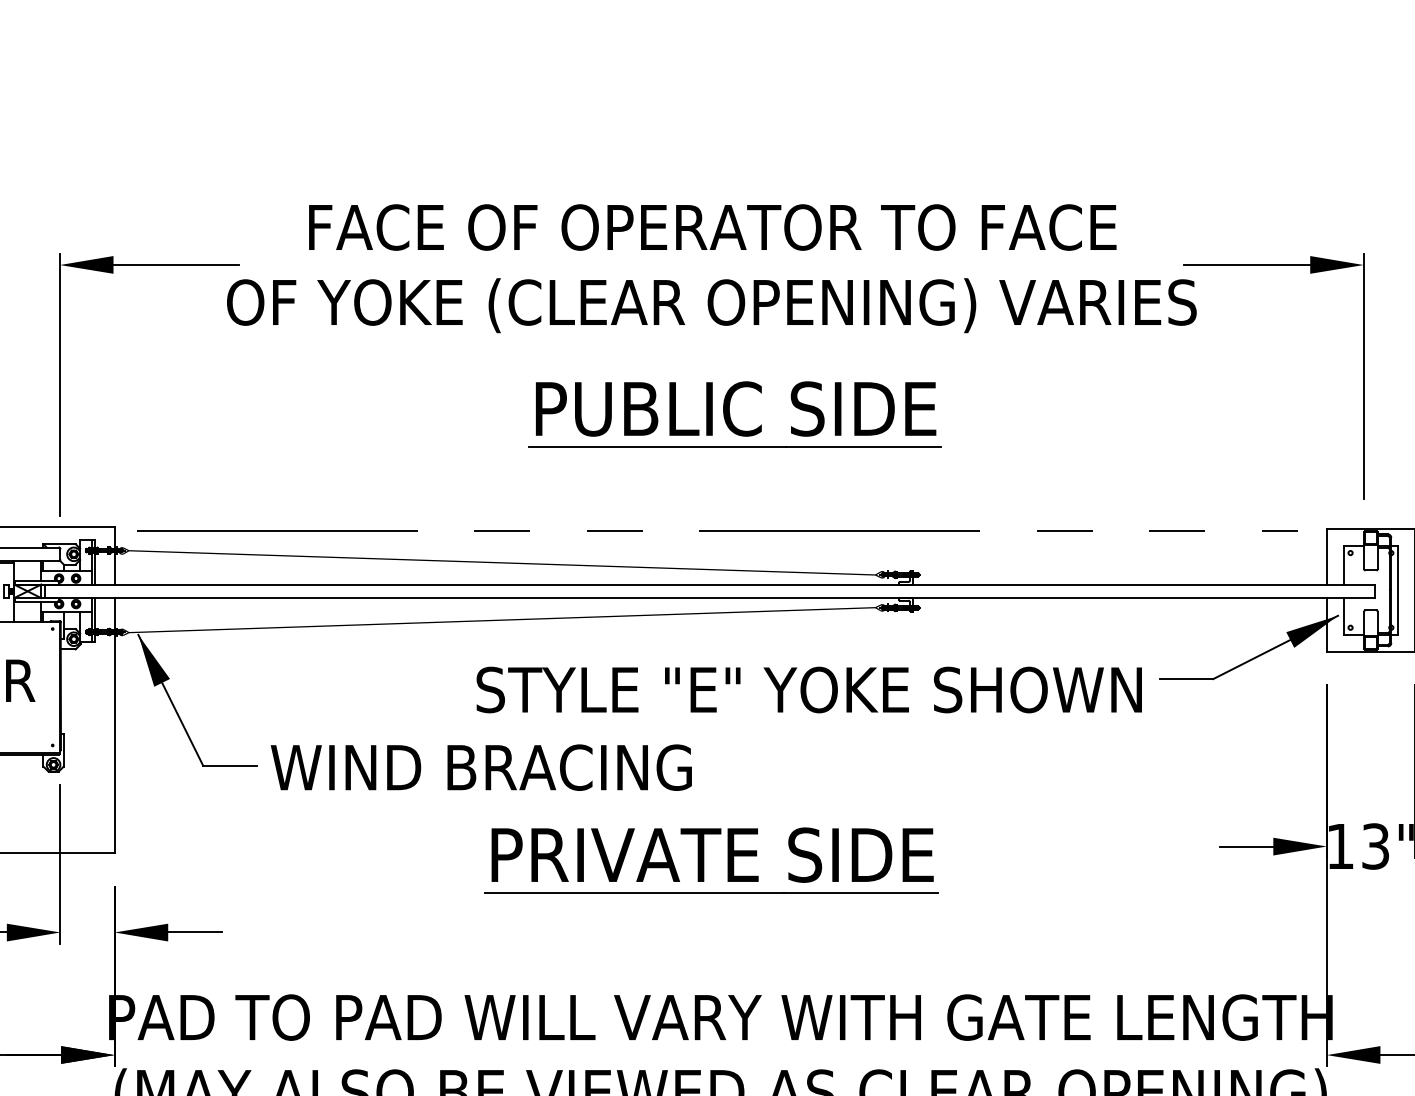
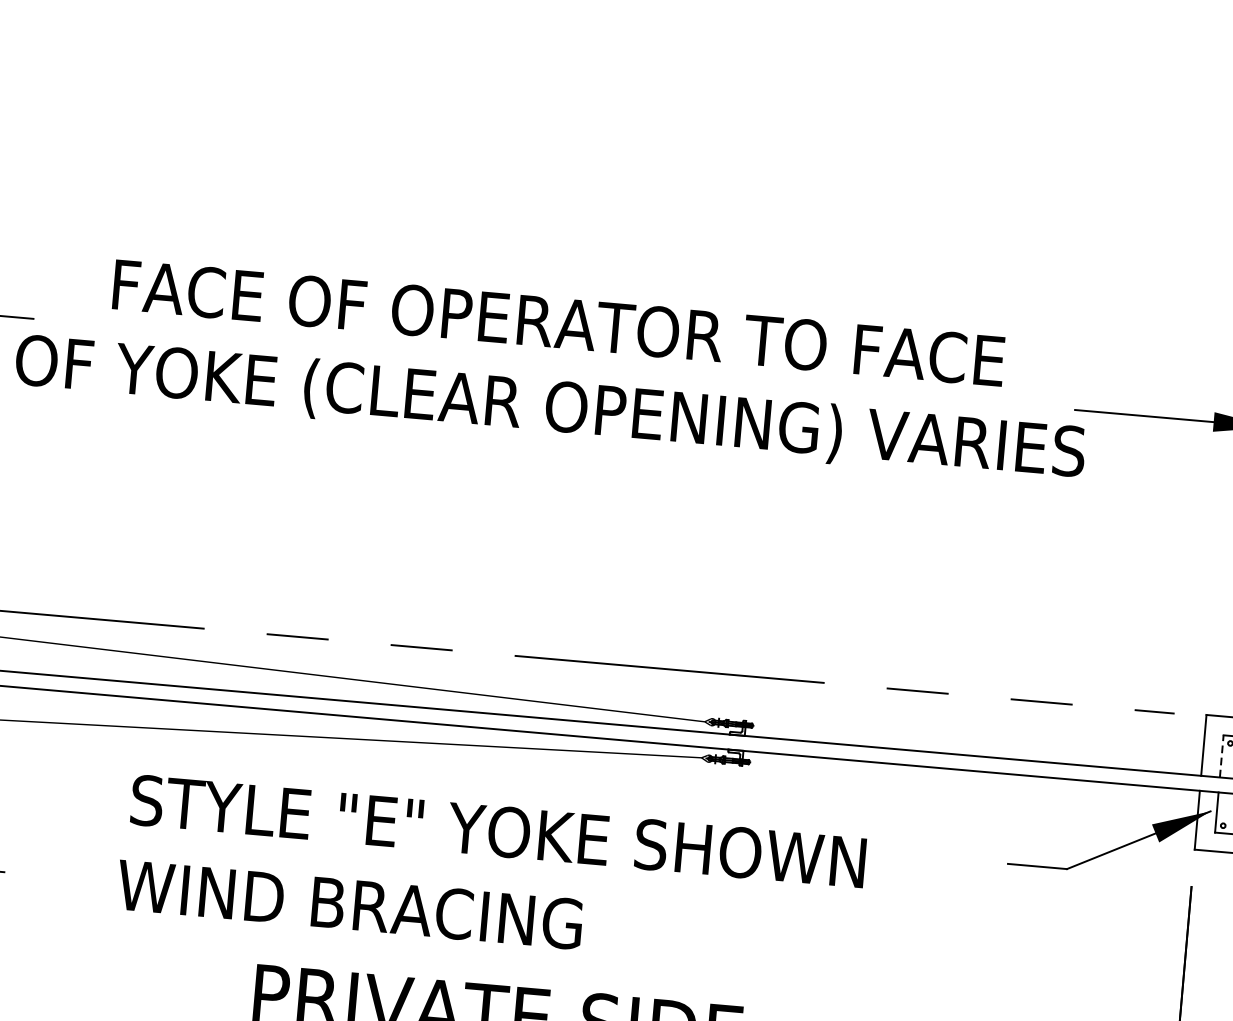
part: (734, 414) -> (564, 531), removed
line: (1343, 564) -> (1221, 755), solid -> dashed
text: (808, 689) -> (497, 830), moved
text: (480, 767) -> (348, 904), moved

